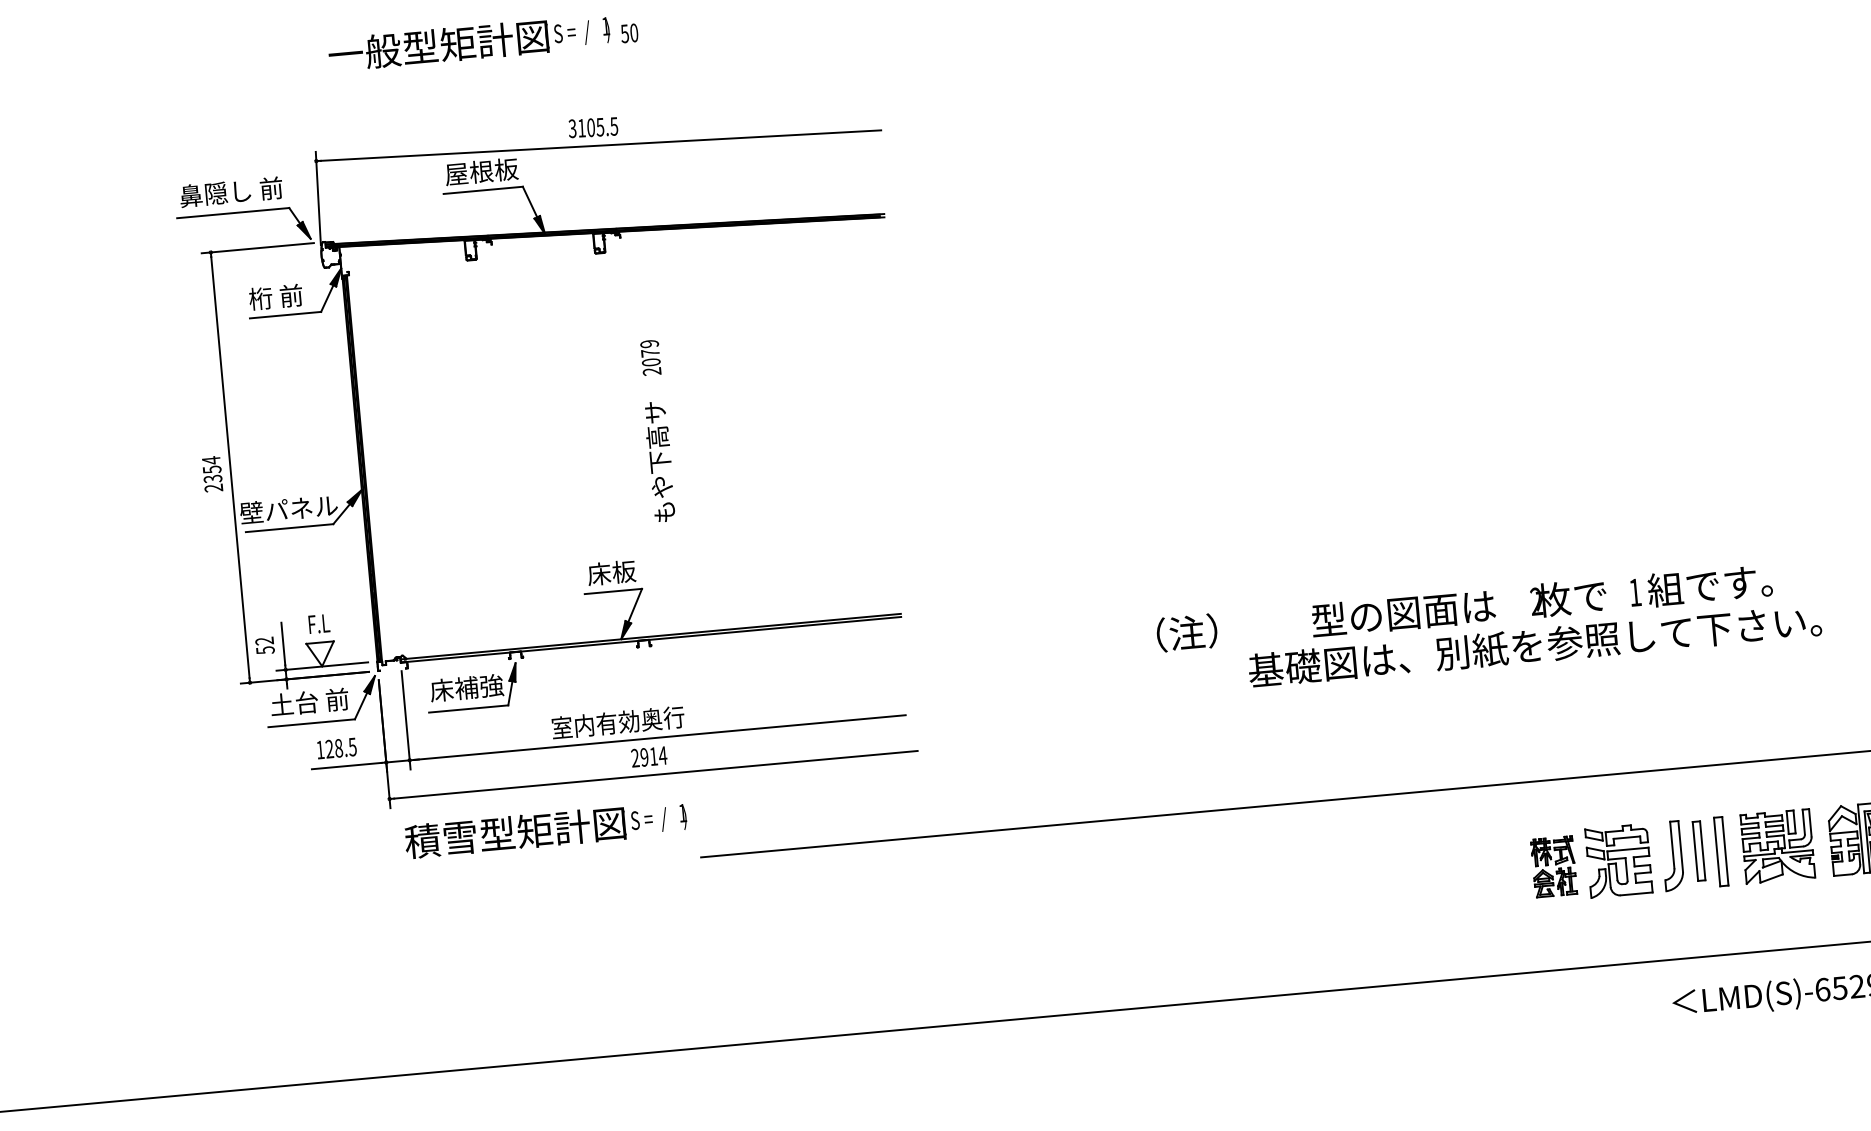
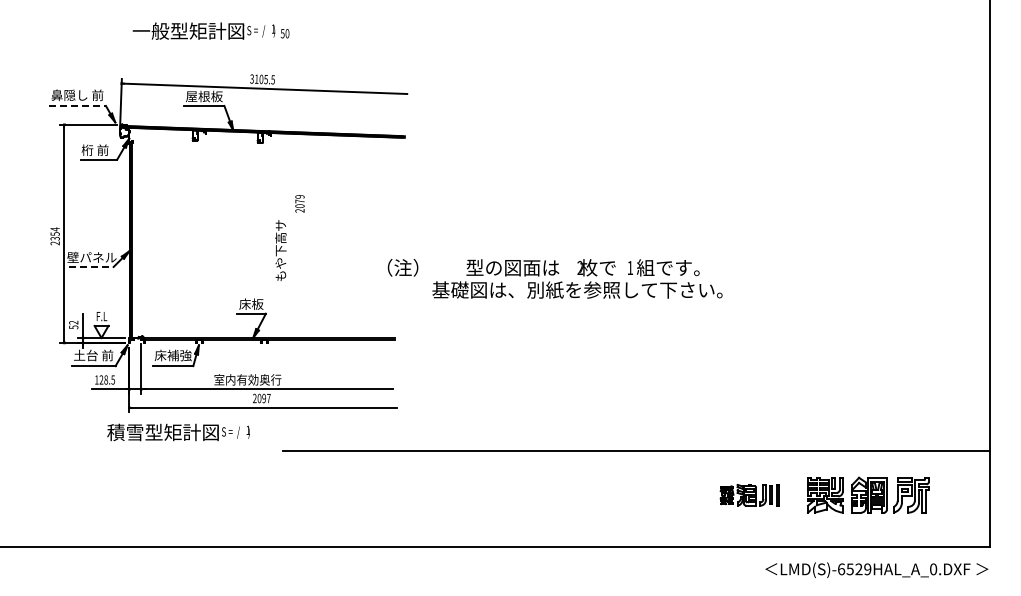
line: (235, 212) -> (78, 105), solid -> dashed
text: (649, 357) -> (299, 203), moved
line: (289, 529) -> (91, 267), solid -> dashed
text: (1487, 626) -> (554, 278), moved
text: (652, 756) -> (263, 398), 2914 -> 2097
text: (545, 829) -> (178, 432), moved
part: (1628, 860) -> (749, 495), size x0.6

